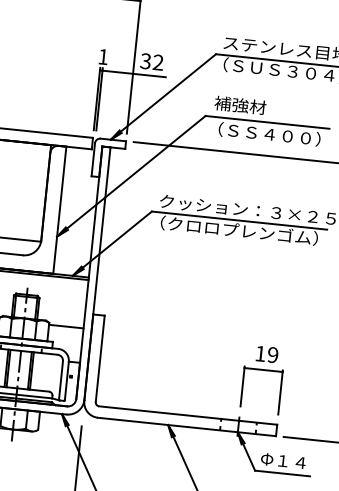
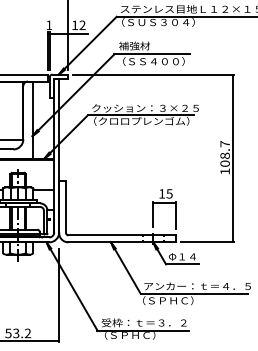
text: (144, 61) -> (74, 25), 32 -> 12
text: (272, 354) -> (169, 193), 19 -> 15

